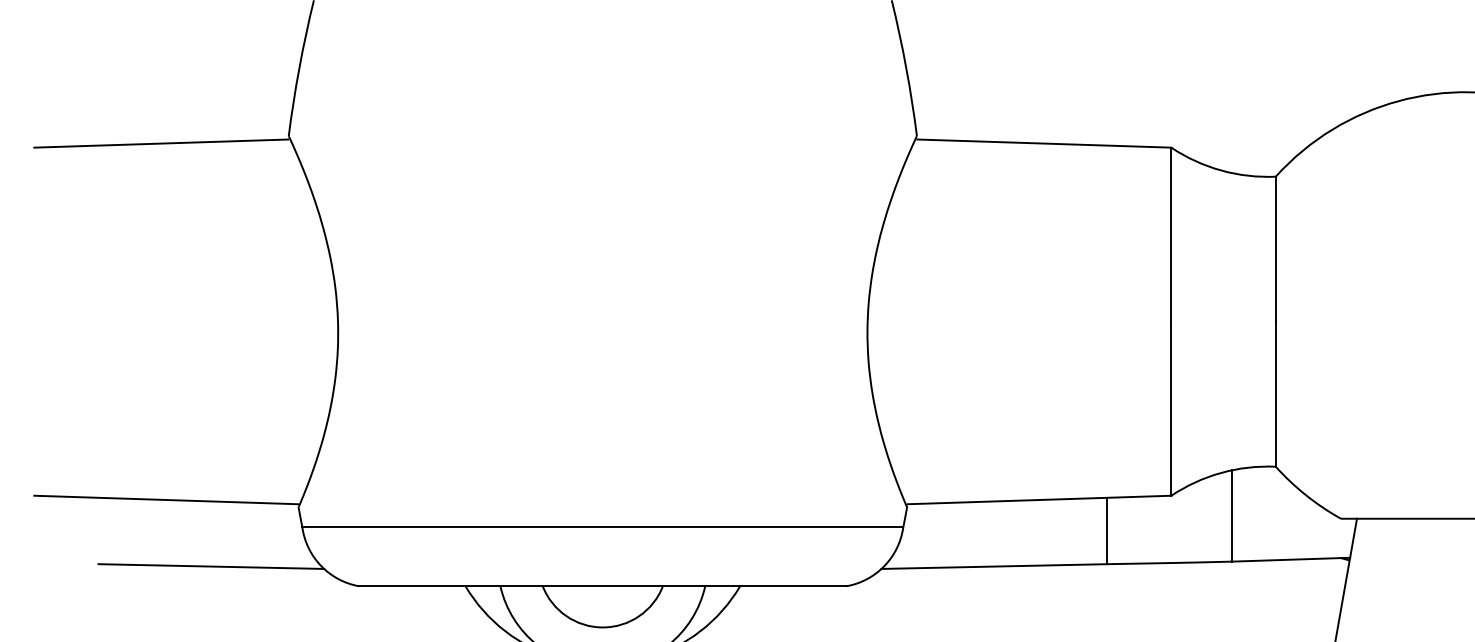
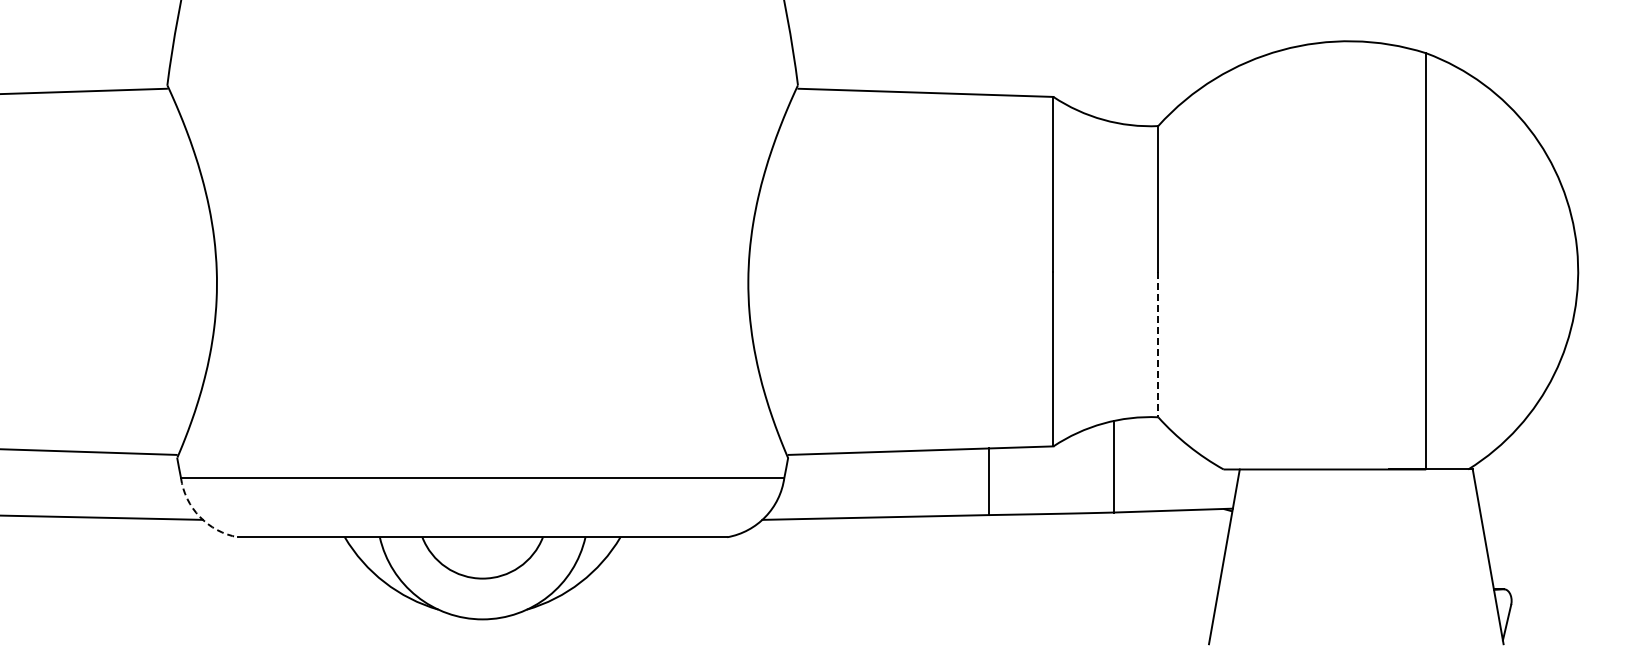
line: (1276, 394) -> (1158, 344), solid -> dashed
arc: (320, 565) -> (199, 516), solid -> dashed

